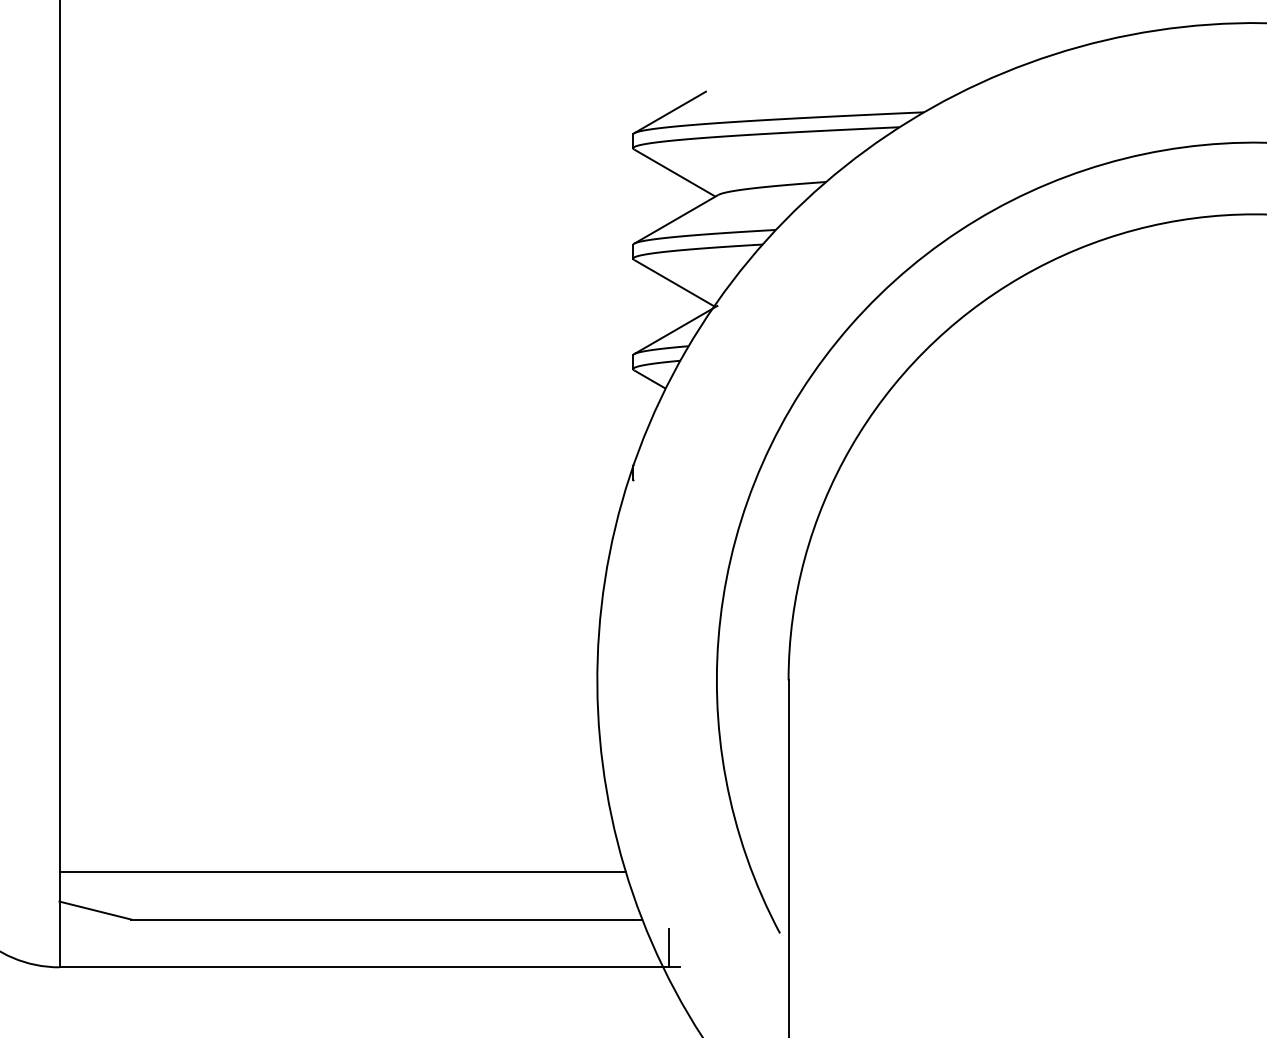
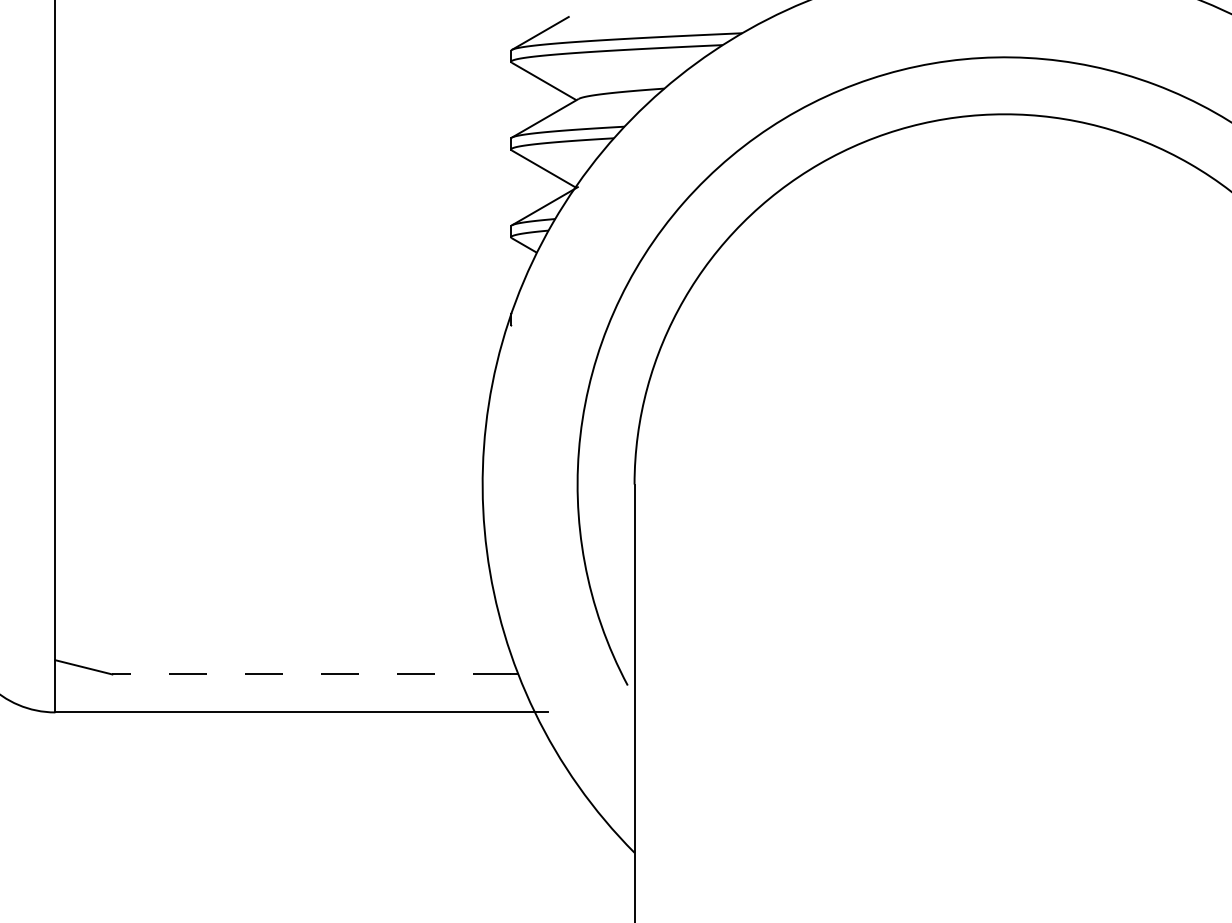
line: (342, 871) -> (280, 636), removed
line: (381, 919) -> (311, 674), solid -> dashed
line: (668, 947) -> (539, 696), removed

